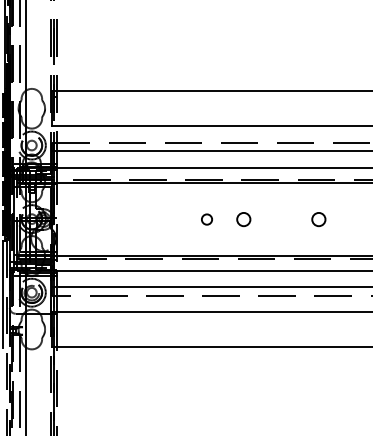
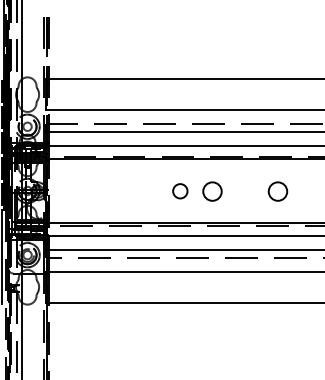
circle: (243, 218) -> (212, 190), size x1.6
circle: (318, 218) -> (277, 190), size x1.6
circle: (207, 219) -> (180, 191), size x1.6

